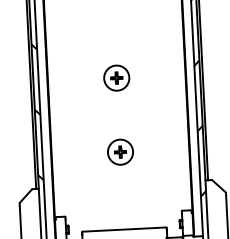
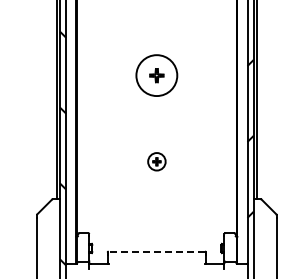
circle: (116, 78) -> (156, 75), size x1.4
part: (120, 152) -> (156, 161), size x0.6
line: (124, 229) -> (156, 251), solid -> dashed

